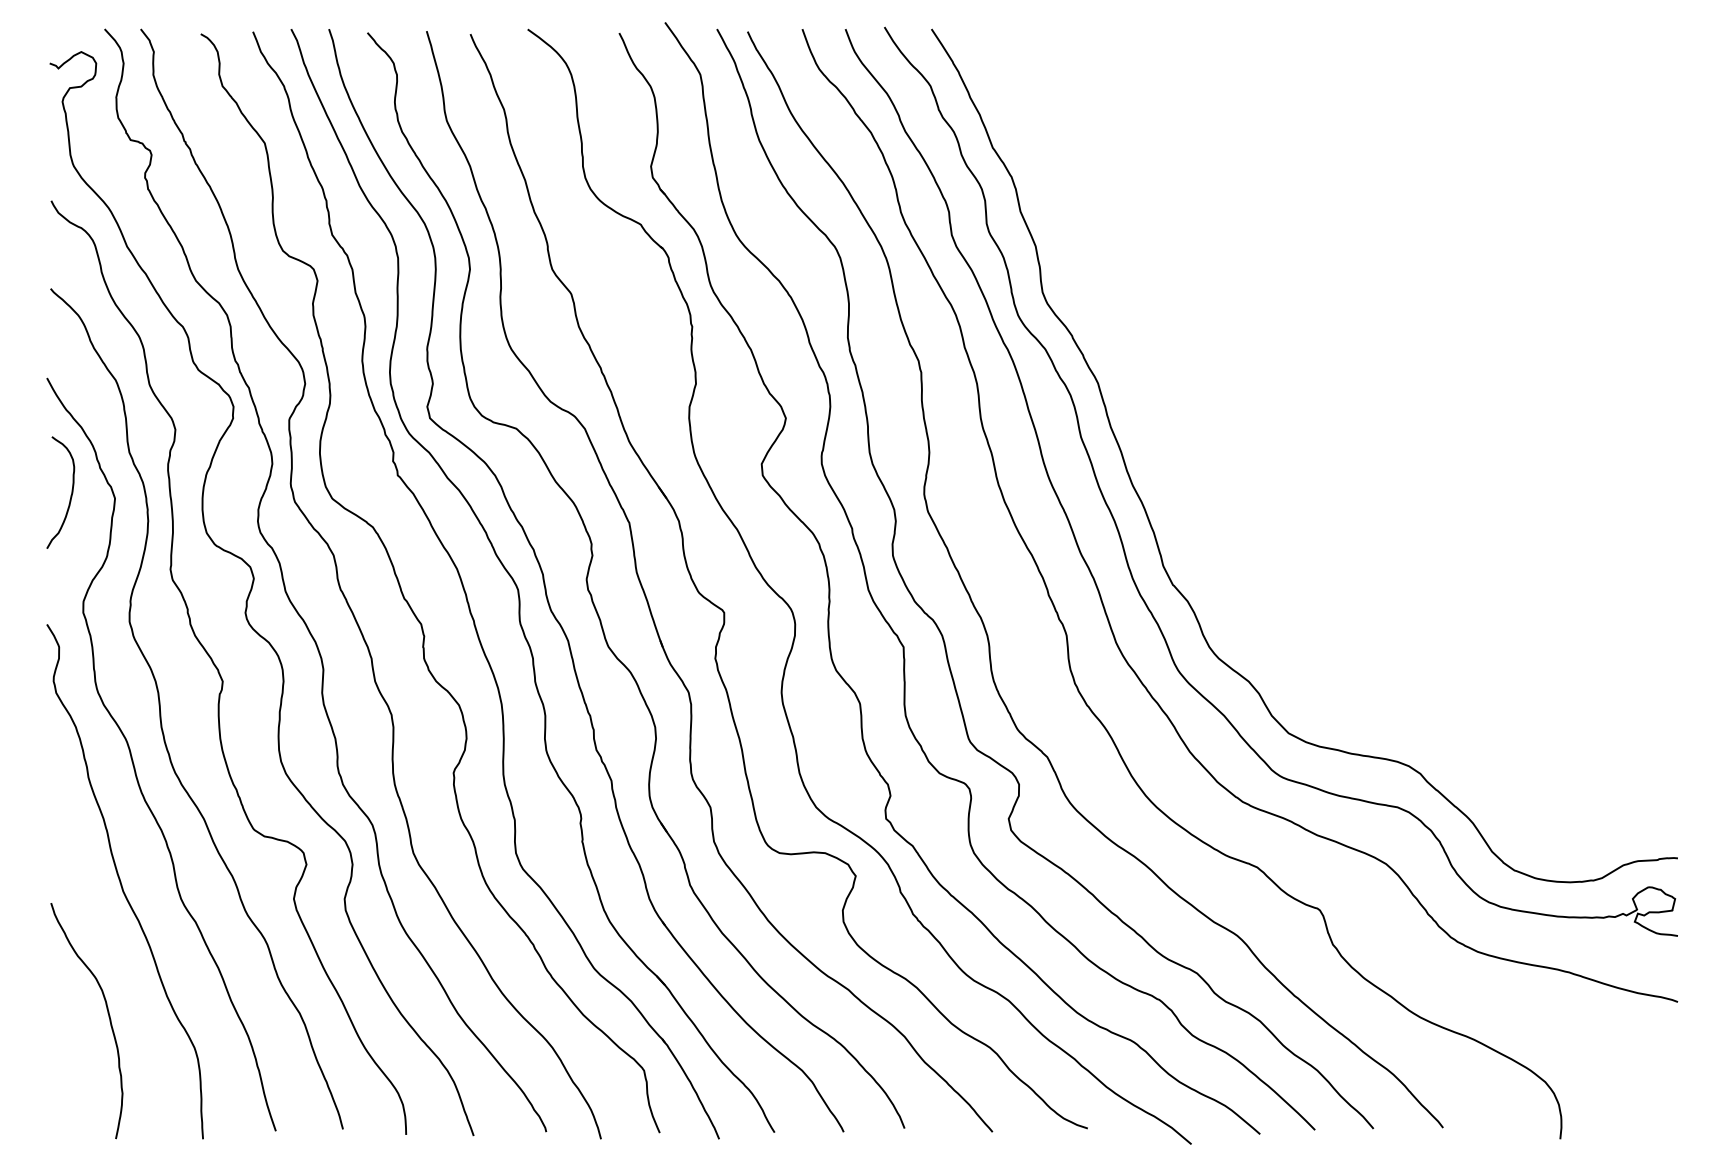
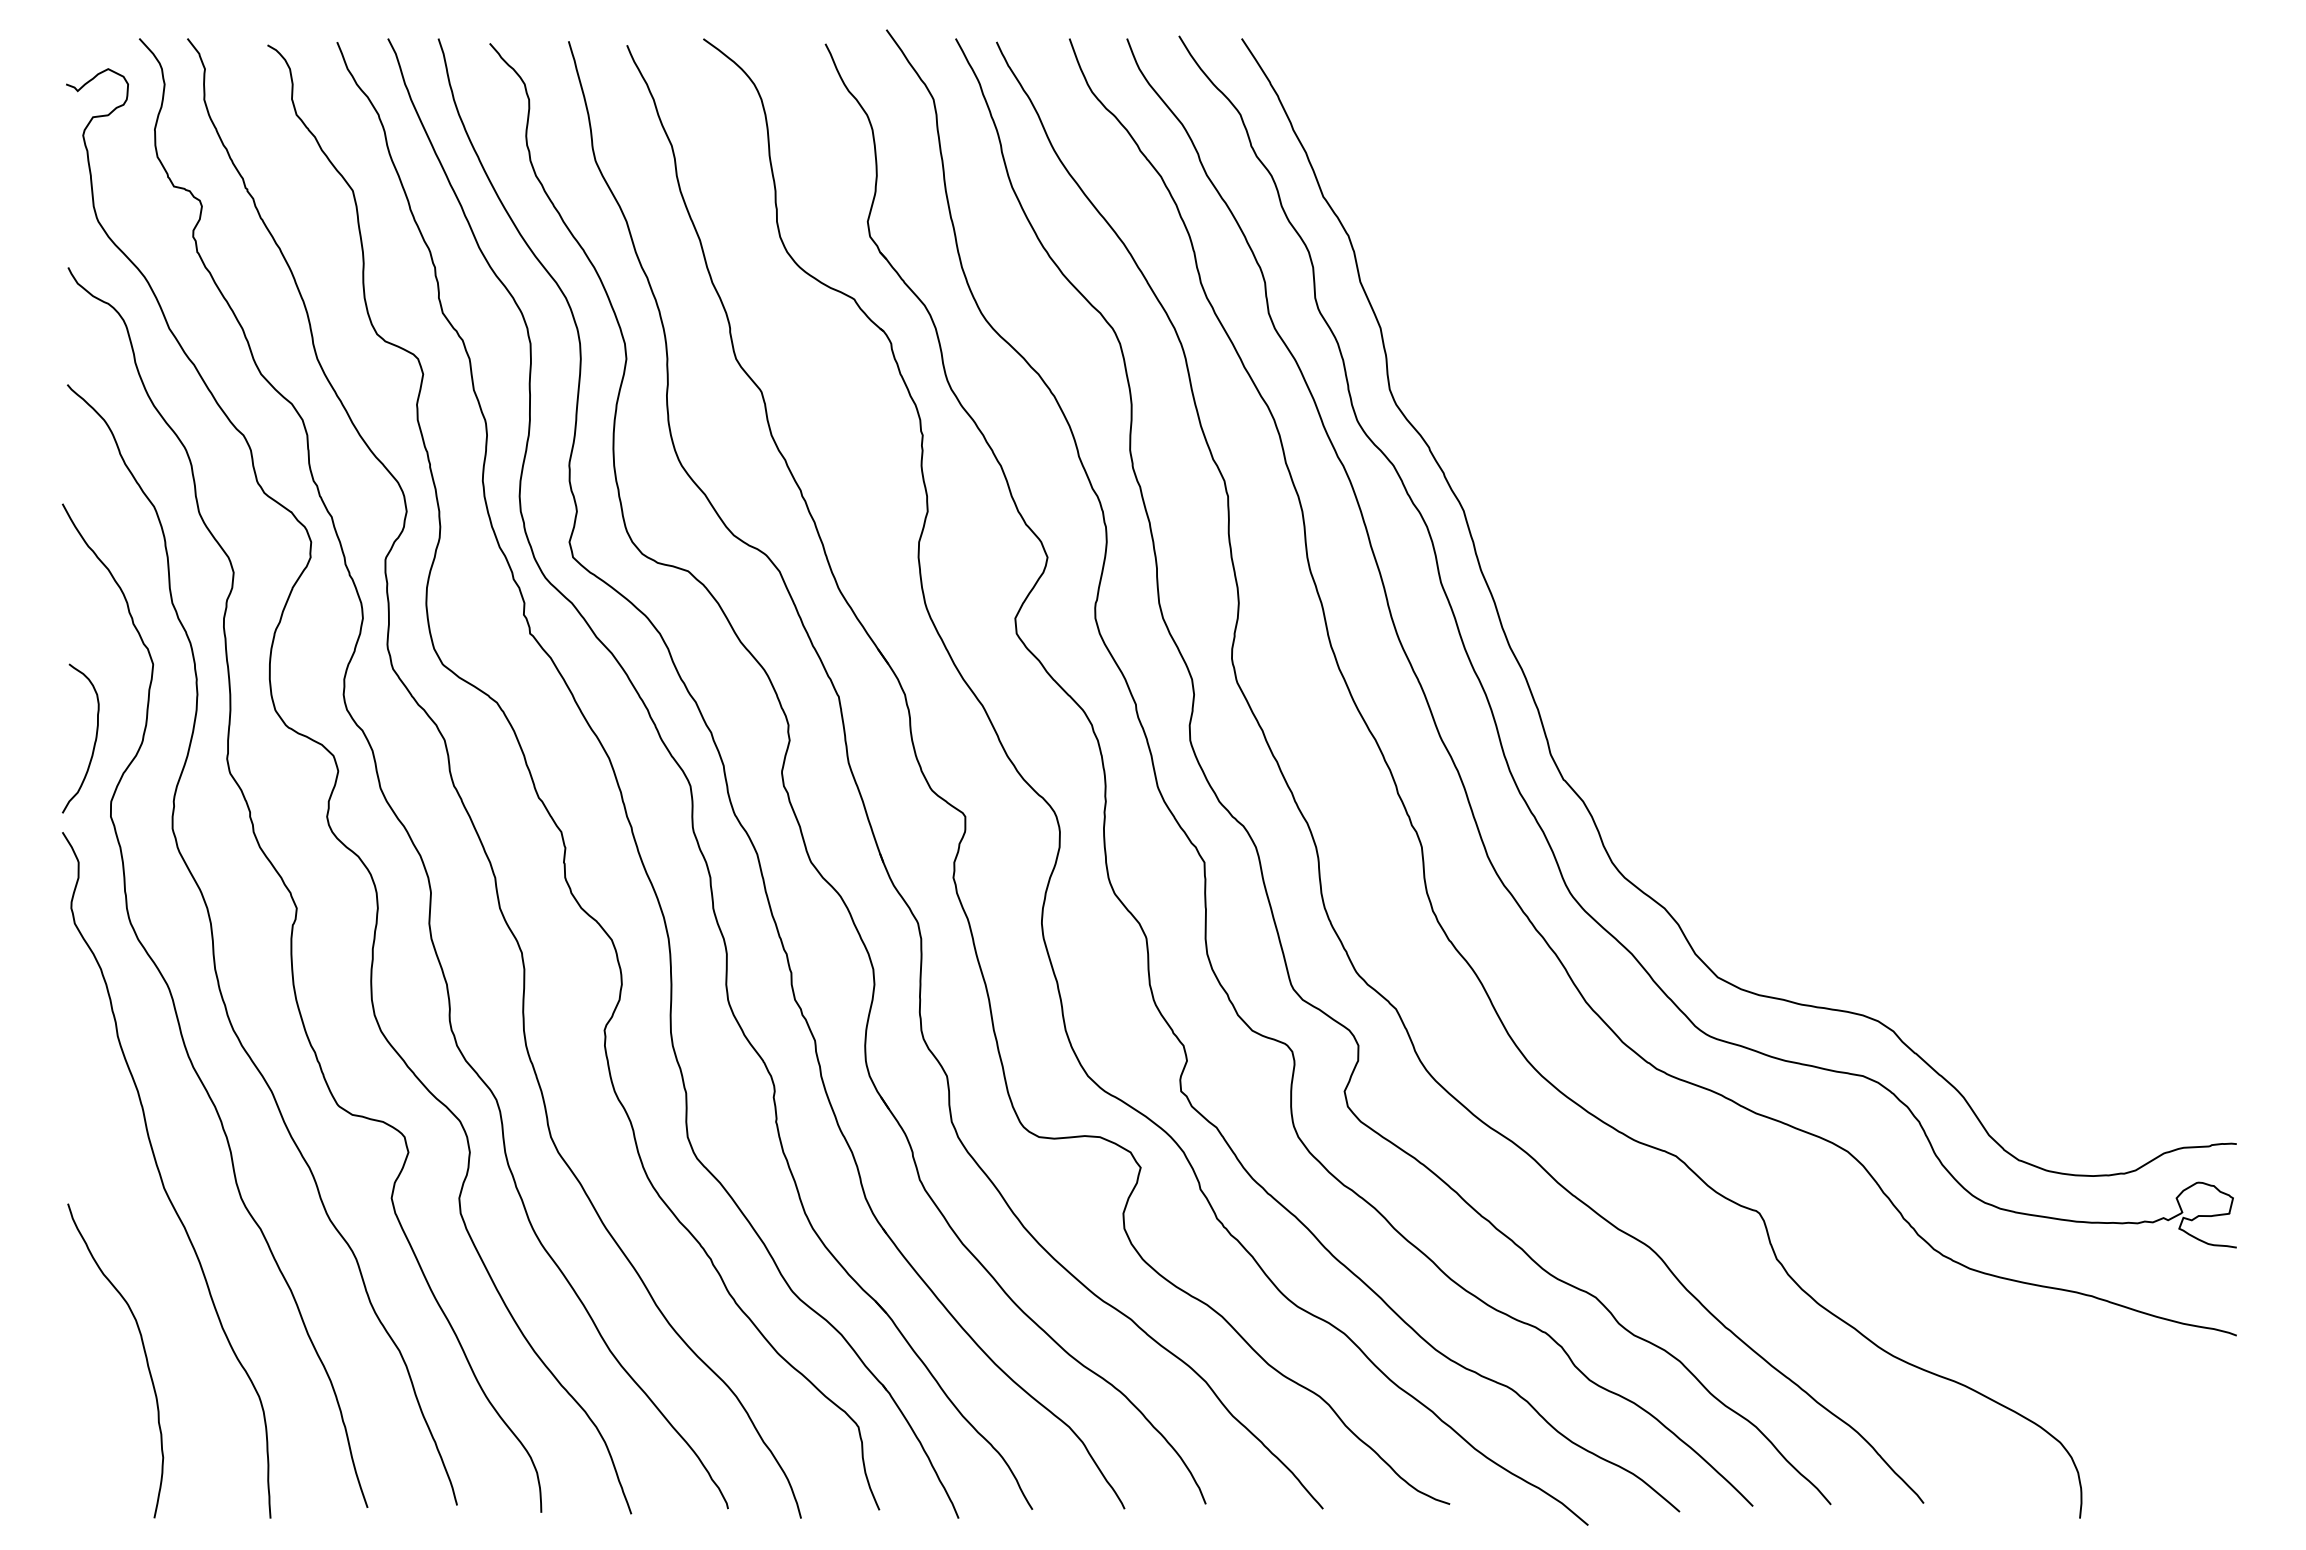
curve: (71, 494) -> (94, 741), moved

